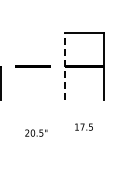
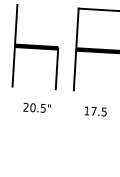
line: (15, 66) -> (15, 45), added
line: (65, 66) -> (76, 49), dashed -> solid
line: (50, 82) -> (57, 67), added
text: (83, 126) -> (95, 110), moved
text: (36, 132) -> (37, 107), moved

